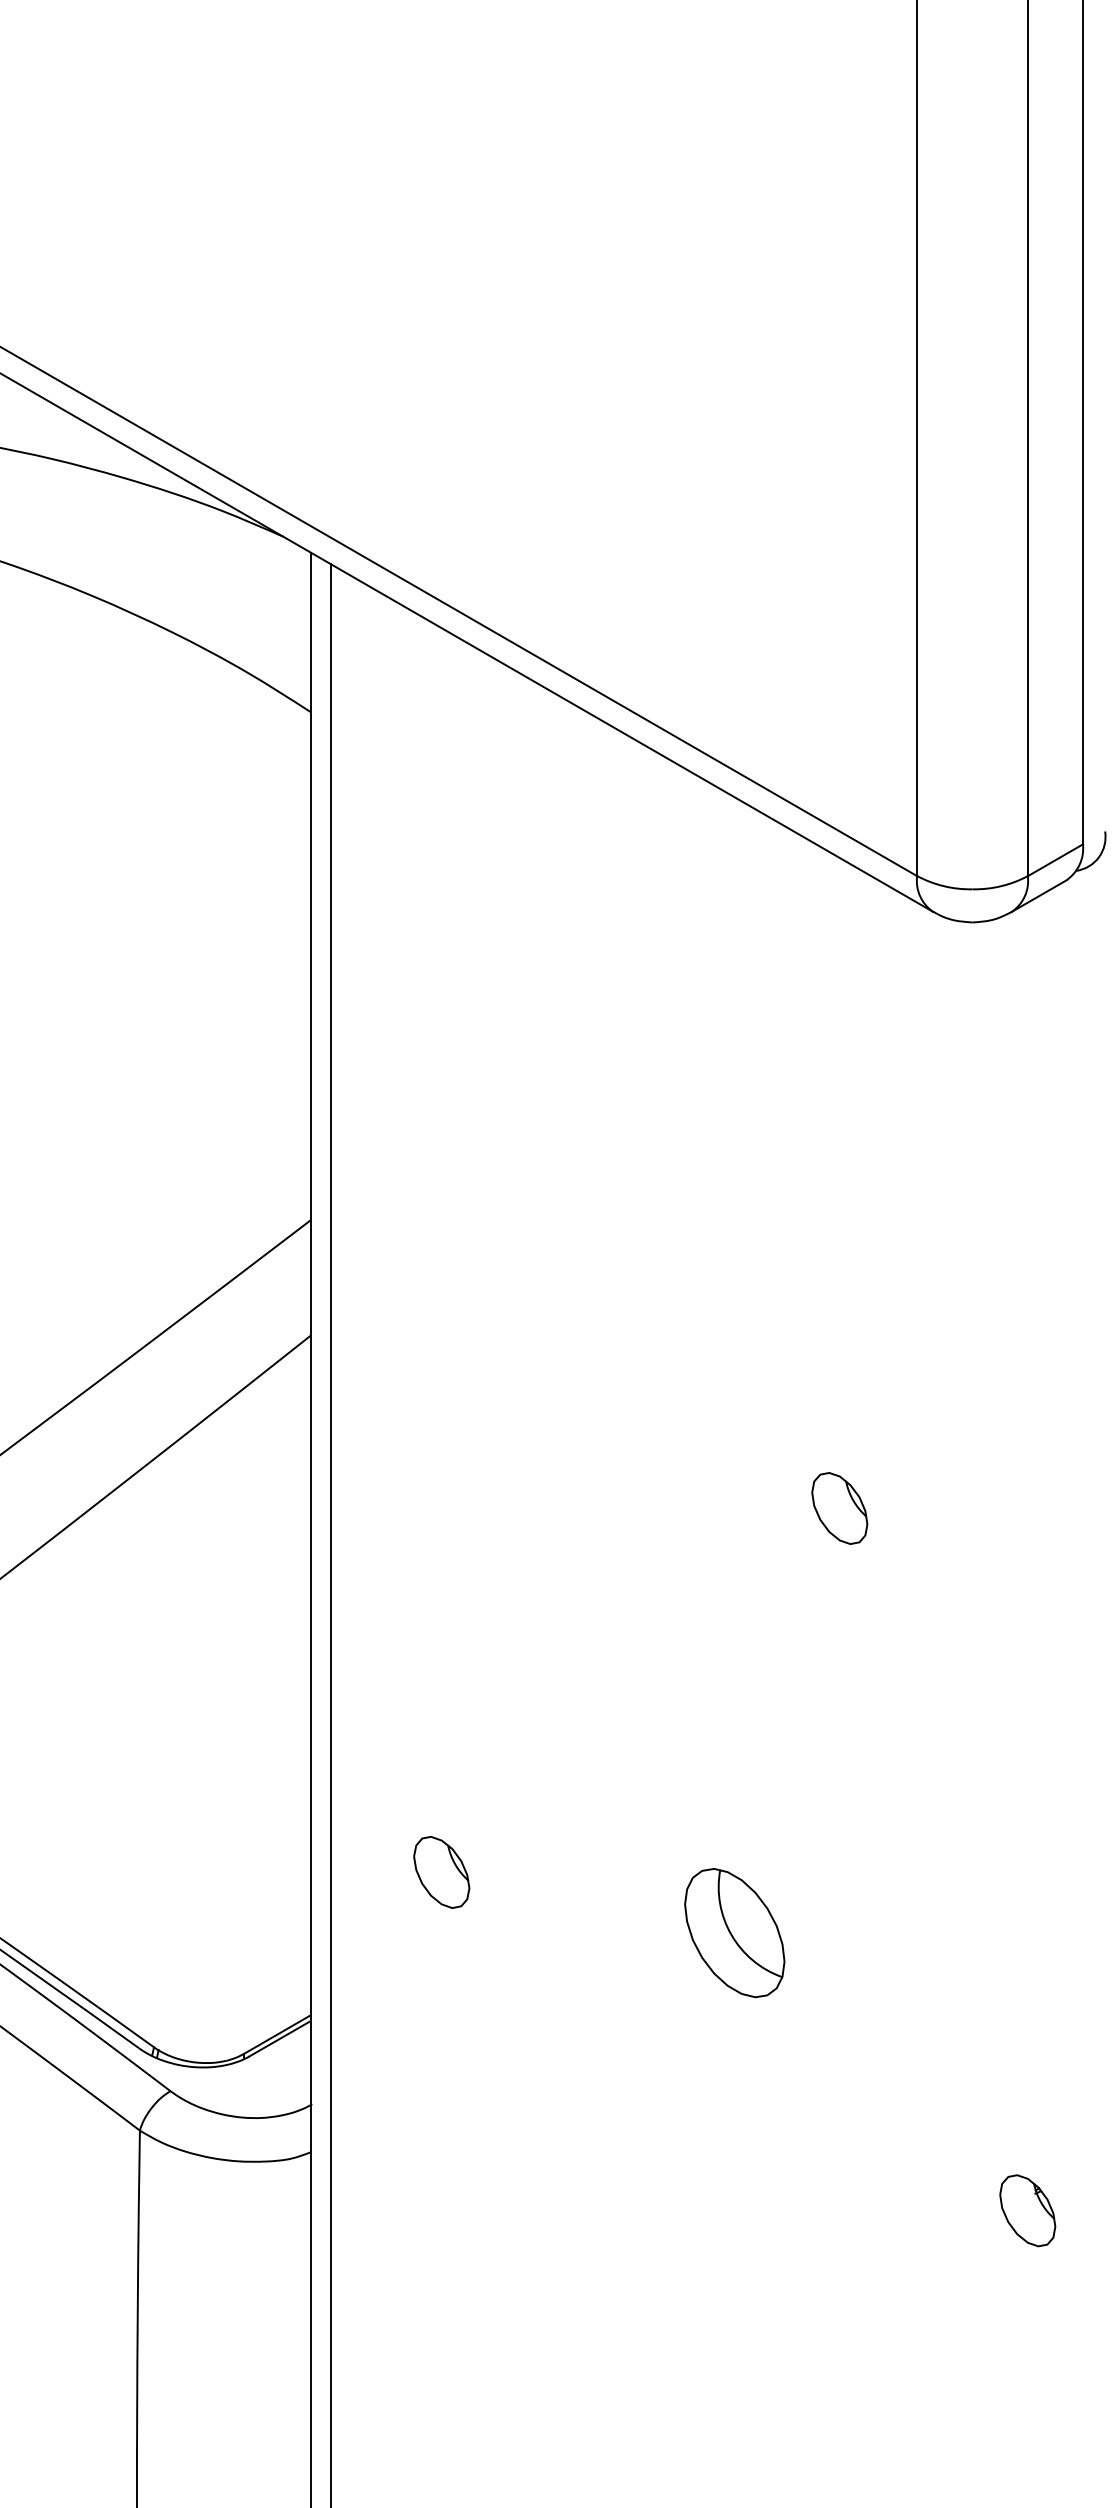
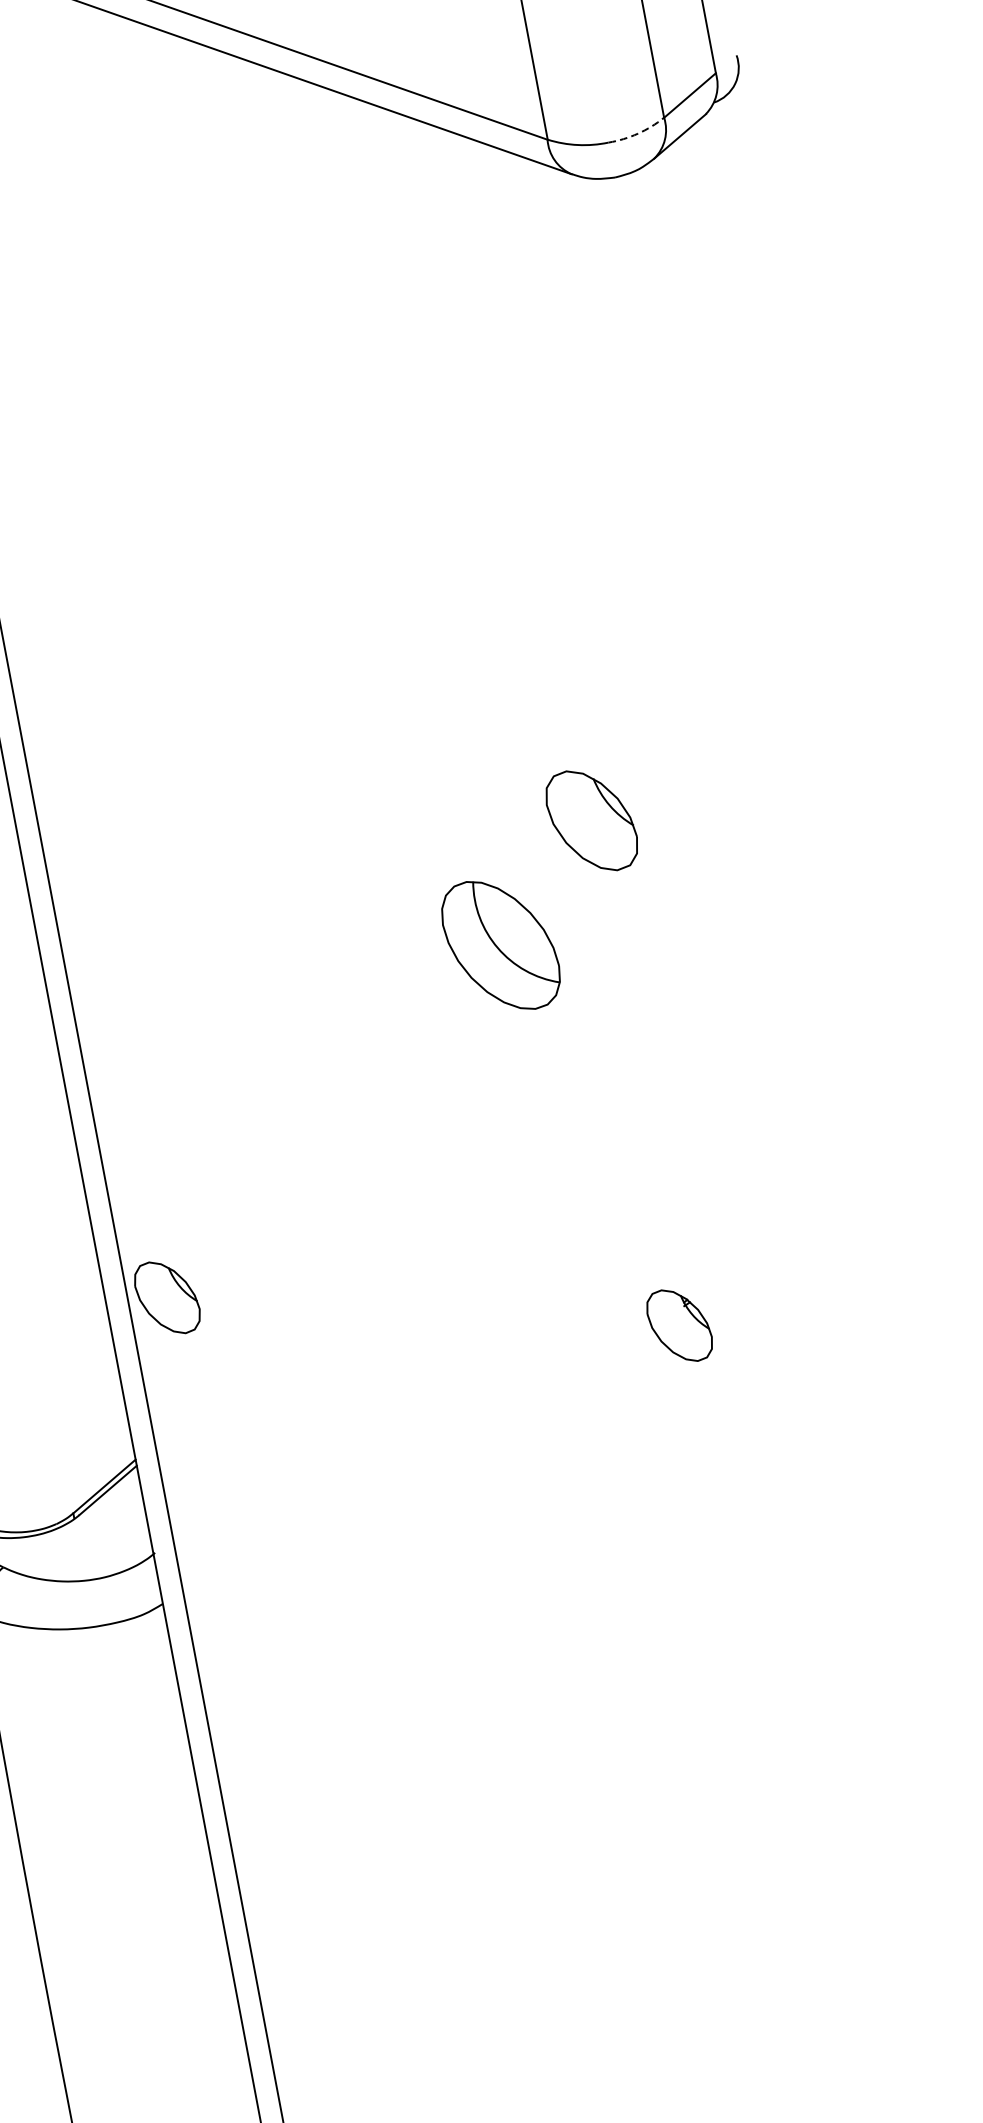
arc: (1001, 886) -> (638, 133), solid -> dashed
part: (839, 1508) -> (591, 820), size x1.4
part: (441, 1872) -> (167, 1297), moved
part: (734, 1933) -> (500, 945), moved
part: (1027, 2210) -> (679, 1325), moved

